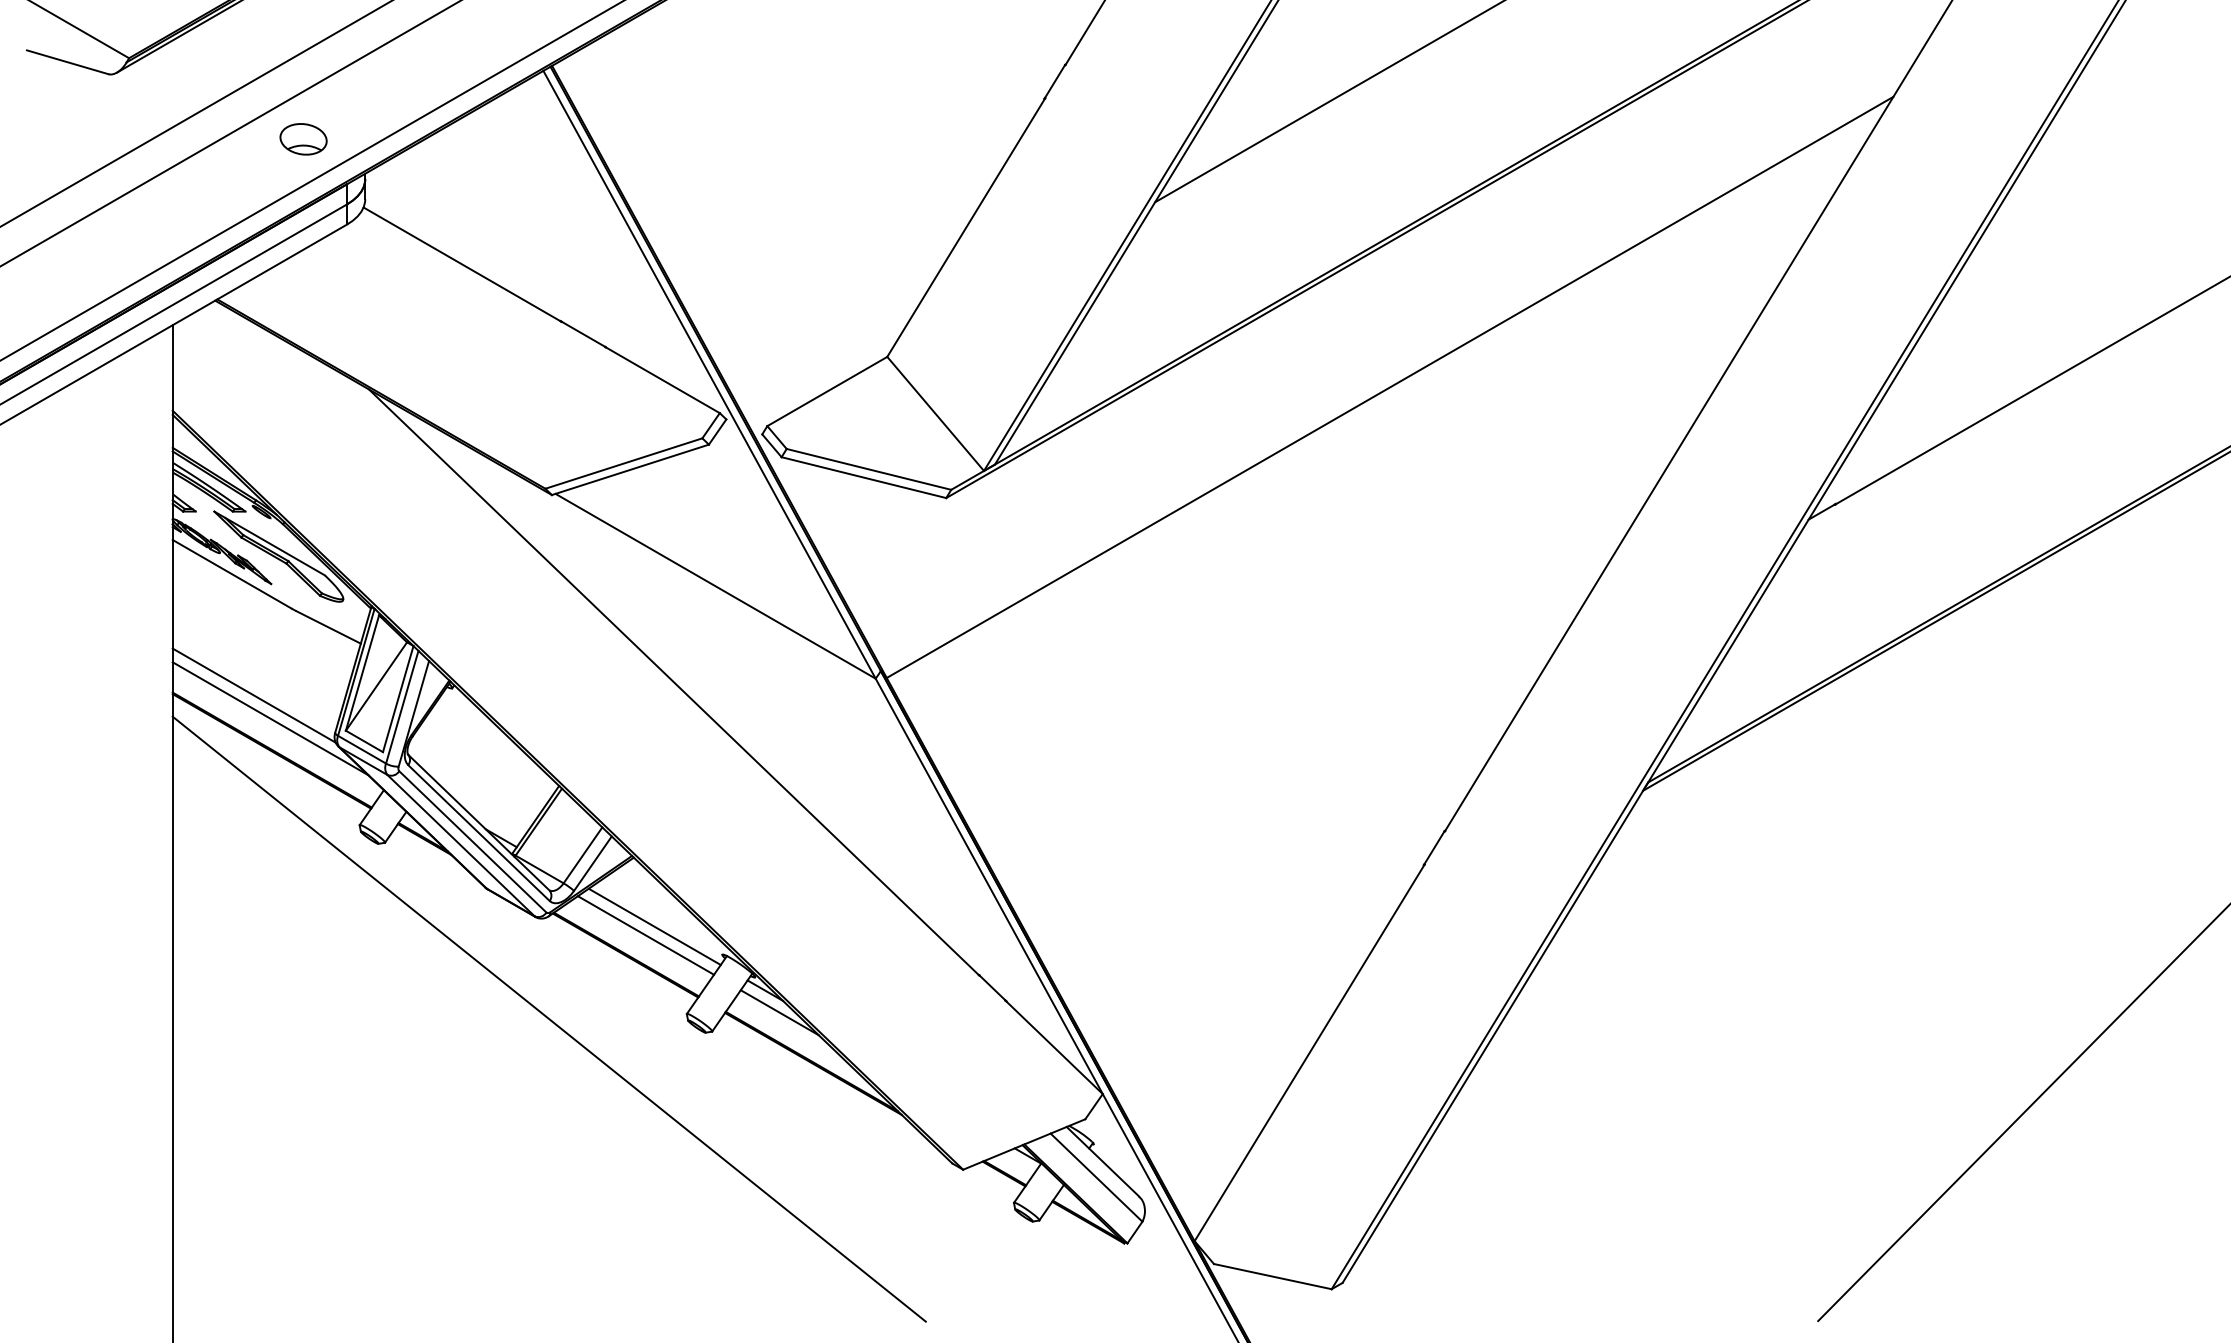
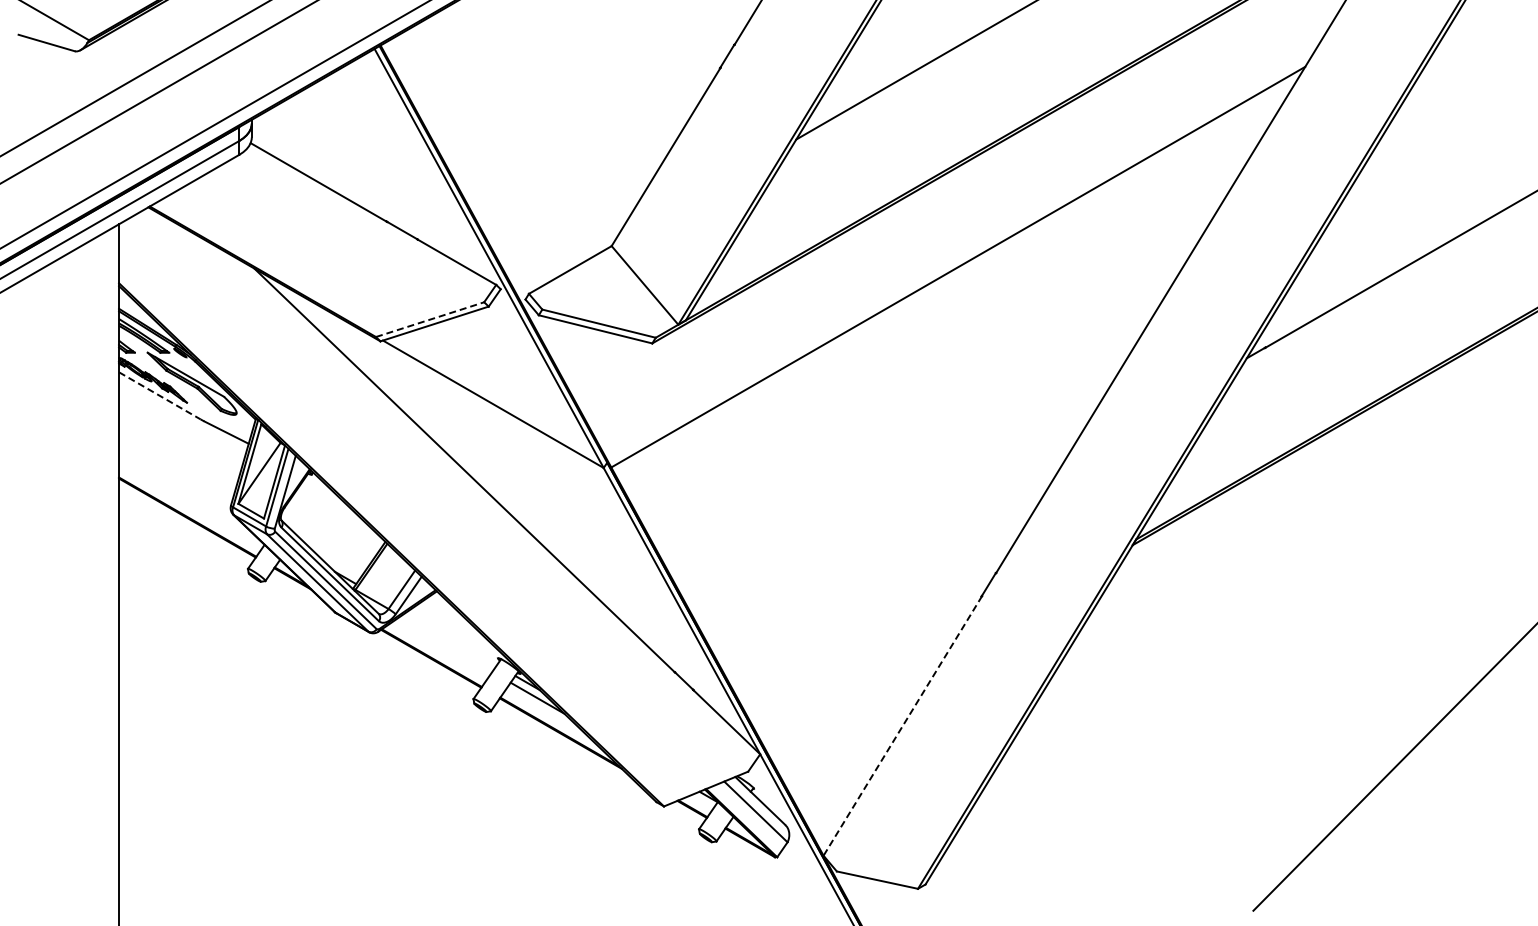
part: (303, 138) -> (209, 95), removed
line: (624, 463) -> (430, 319), solid -> dashed
line: (232, 575) -> (160, 396), solid -> dashed
line: (254, 695) -> (175, 479), removed
line: (270, 718) -> (186, 495), removed
line: (653, 926) -> (450, 638), removed
line: (646, 934) -> (445, 644), removed
line: (549, 1018) -> (378, 702), removed
line: (1309, 1053) -> (902, 726), solid -> dashed

